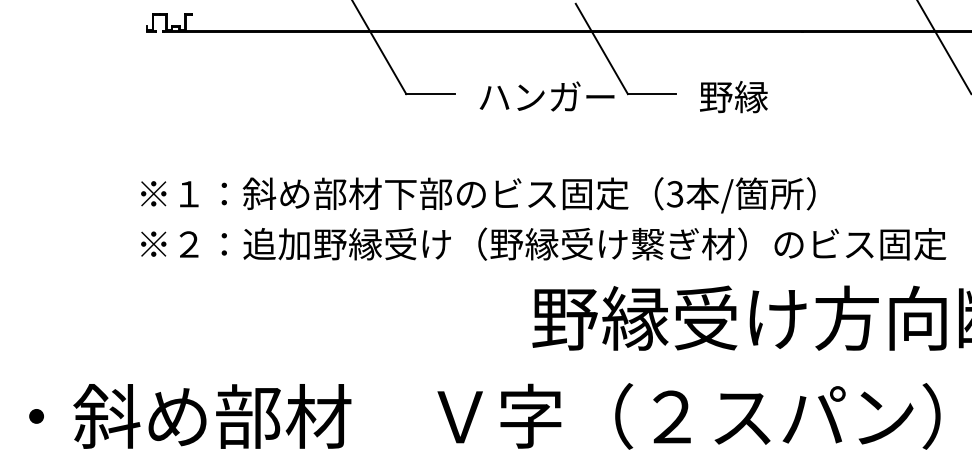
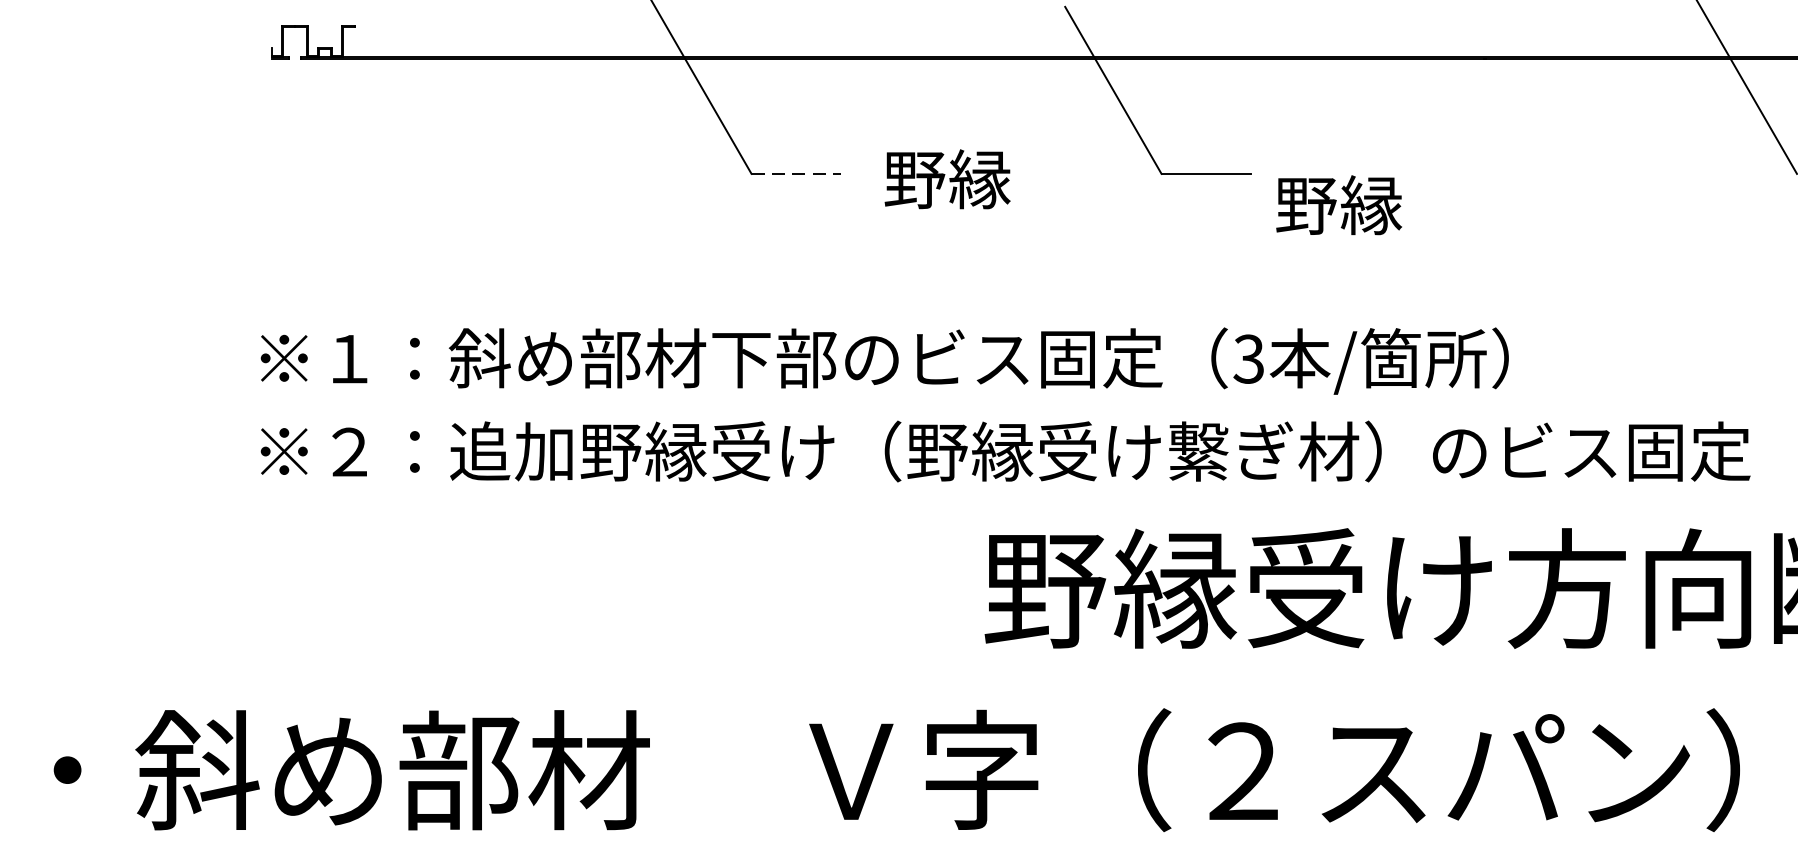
line: (431, 94) -> (798, 174), solid -> dashed
text: (546, 96) -> (1010, 178), ハンガー -> 野縁
text: (733, 97) -> (1338, 206), moved

